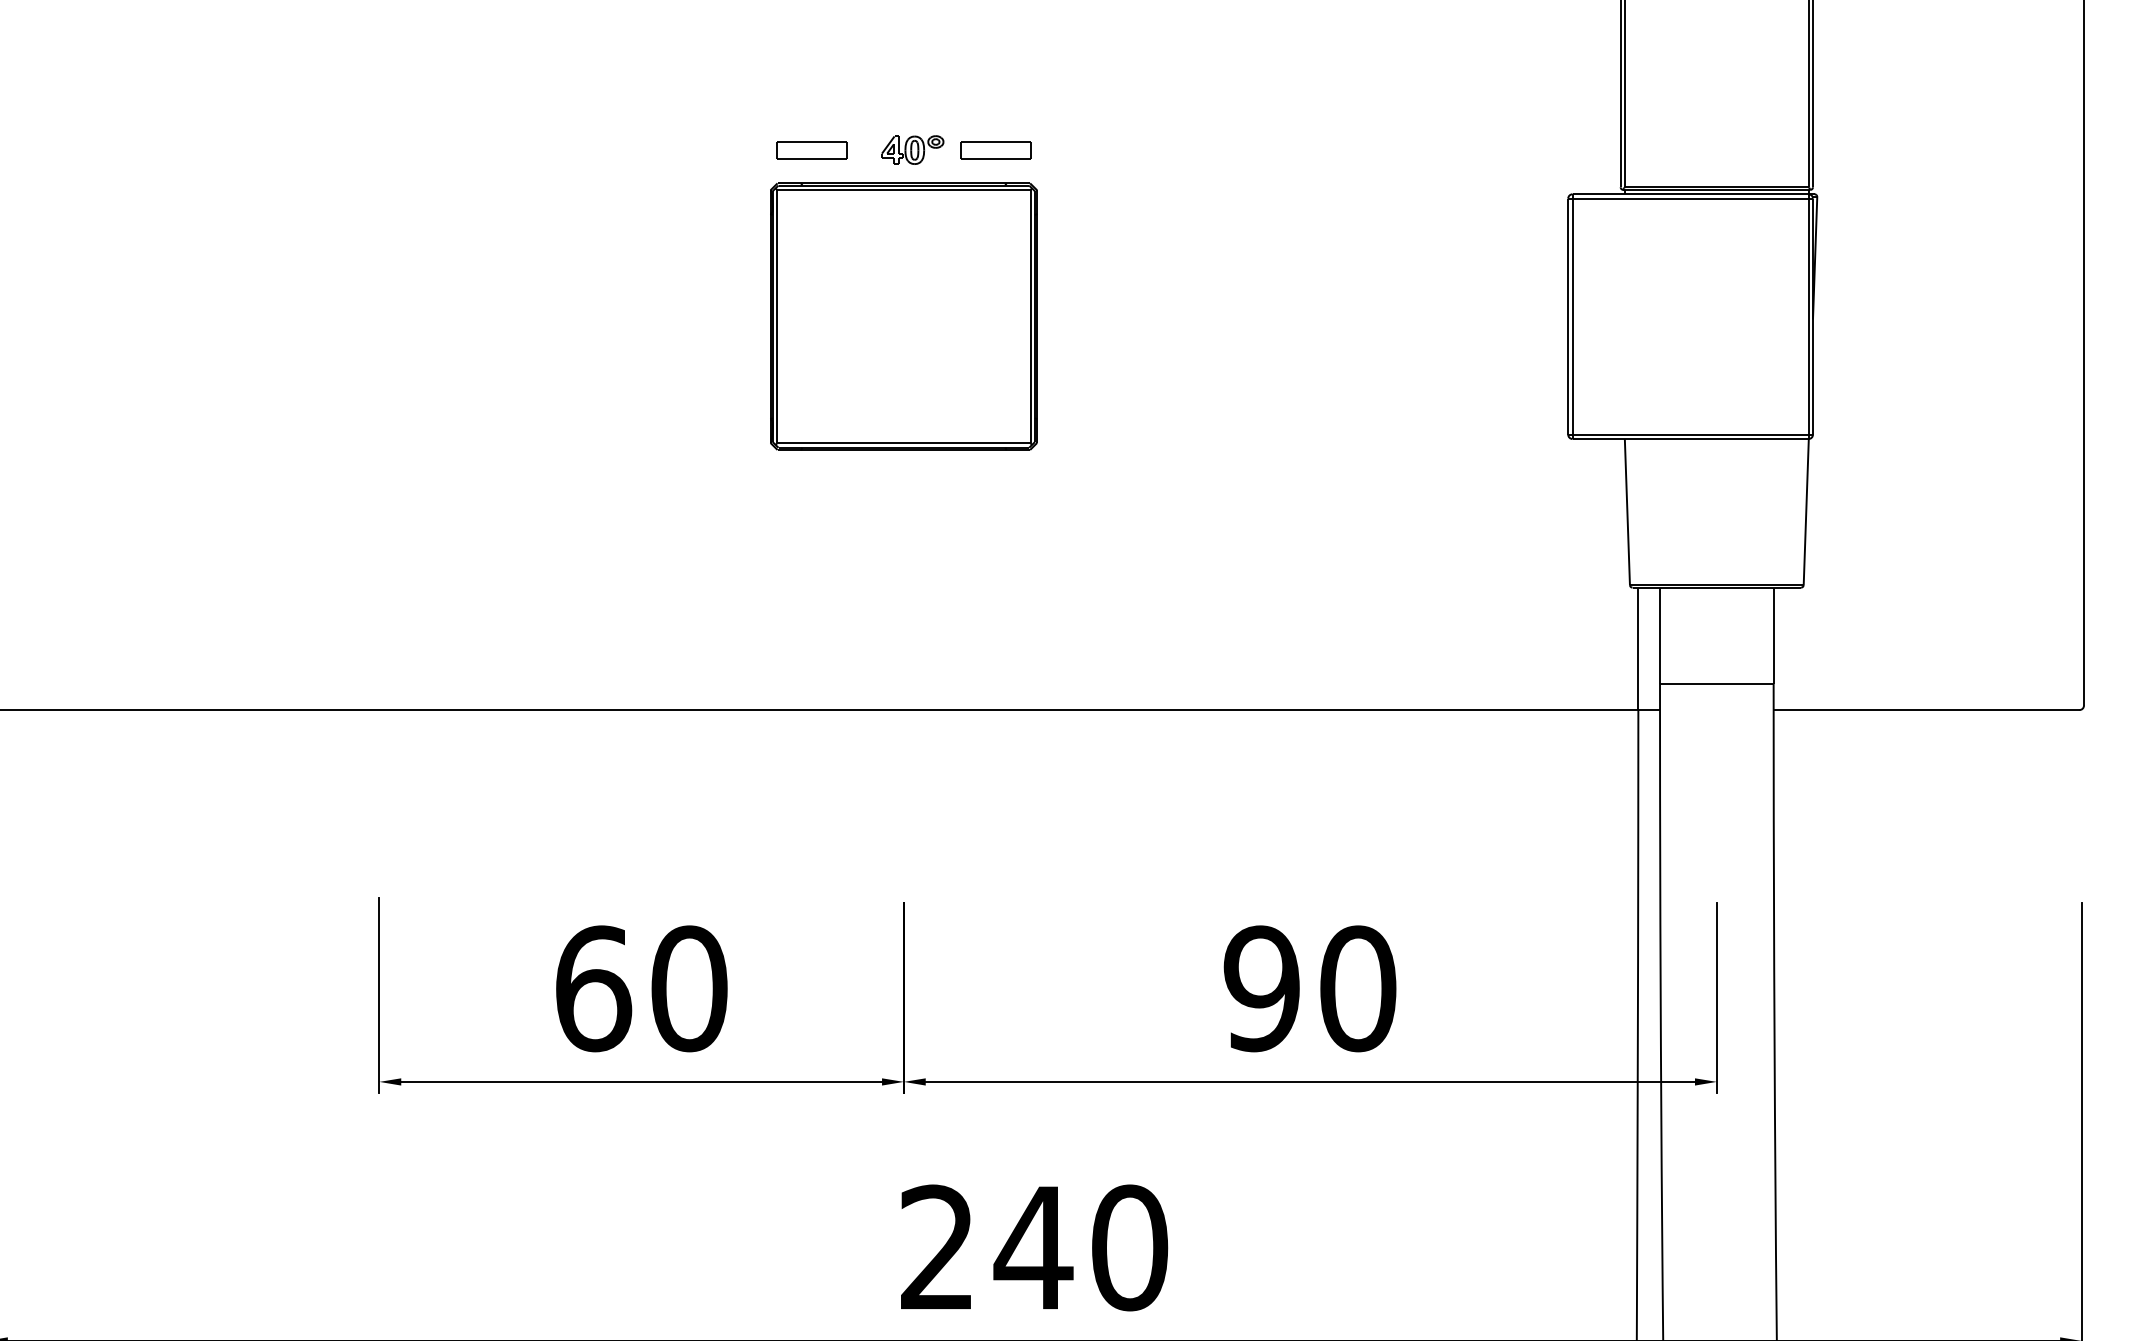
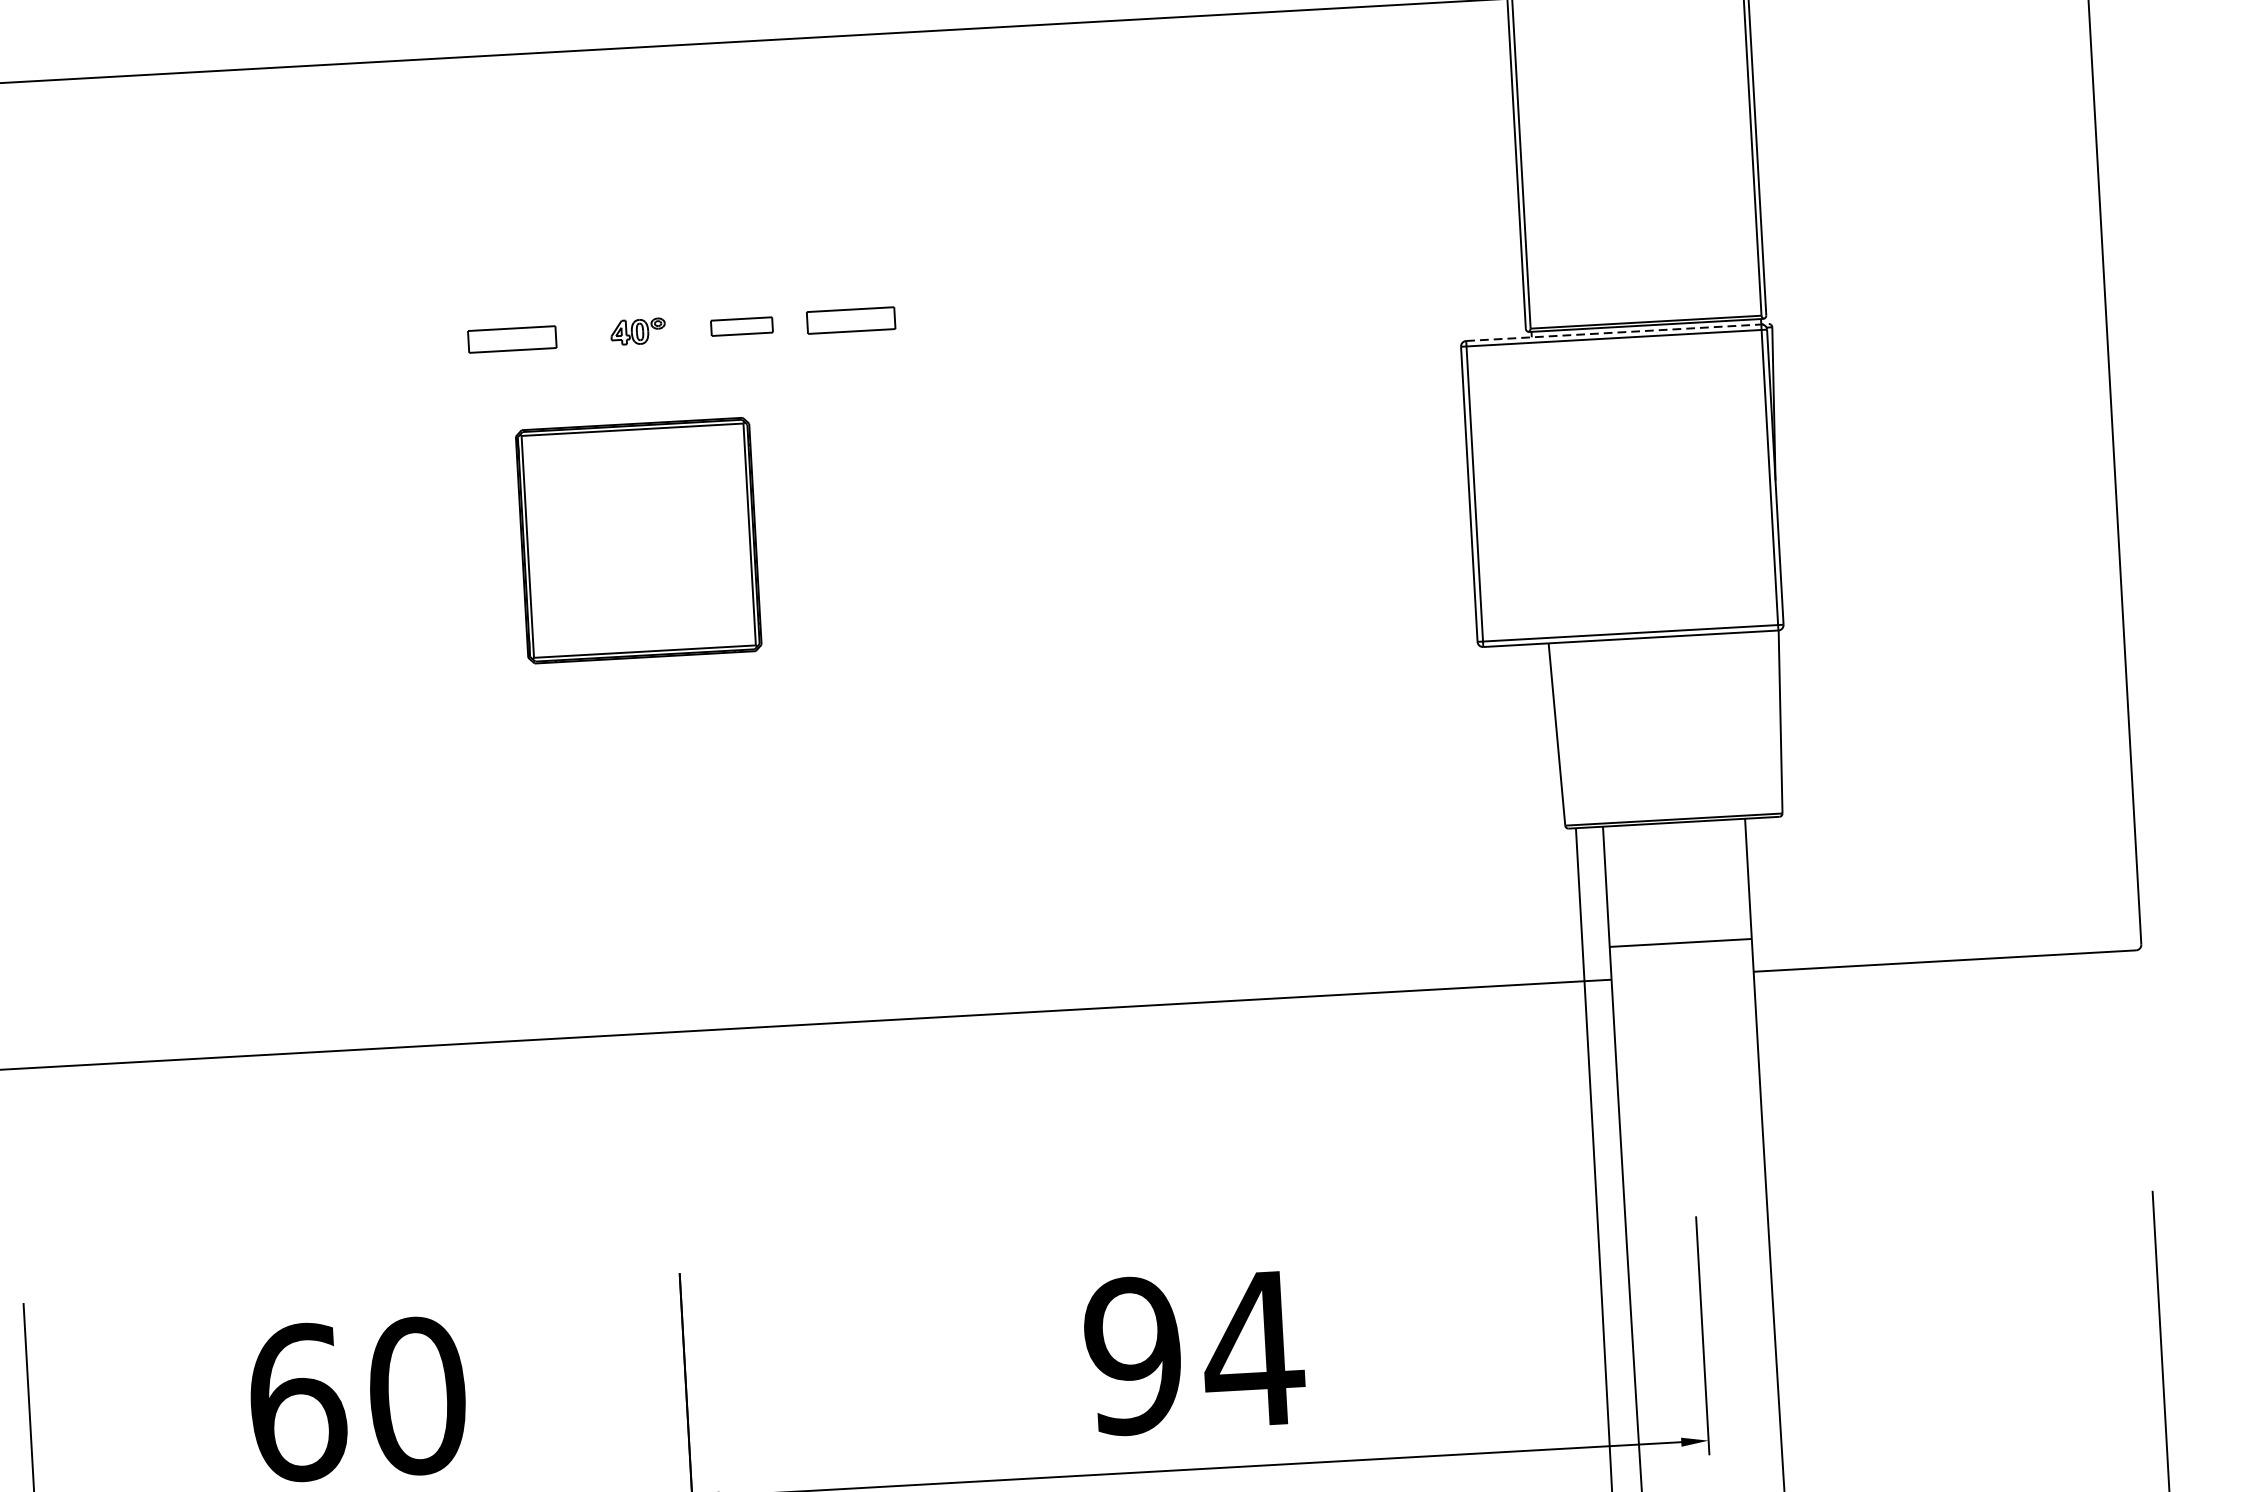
part: (912, 149) -> (637, 331), size x0.7
part: (995, 150) -> (741, 326), size x0.7
part: (1082, 150) -> (850, 320), added
line: (1694, 194) -> (1618, 332), solid -> dashed
part: (903, 316) -> (638, 540), size x0.7
text: (1357, 988) -> (1252, 1349), 90 -> 94

